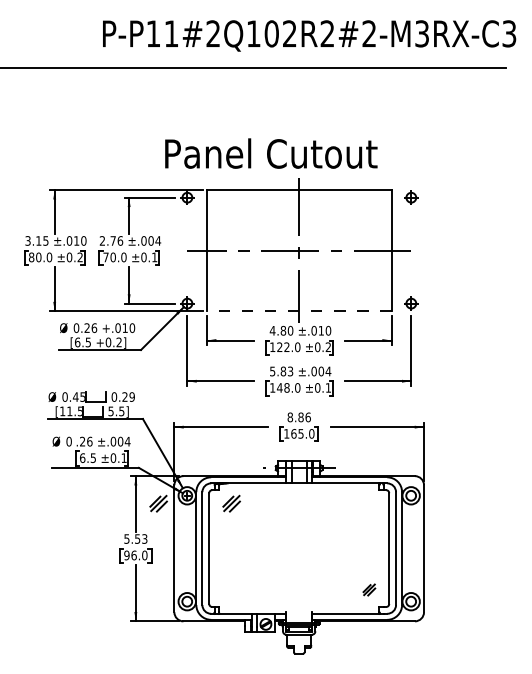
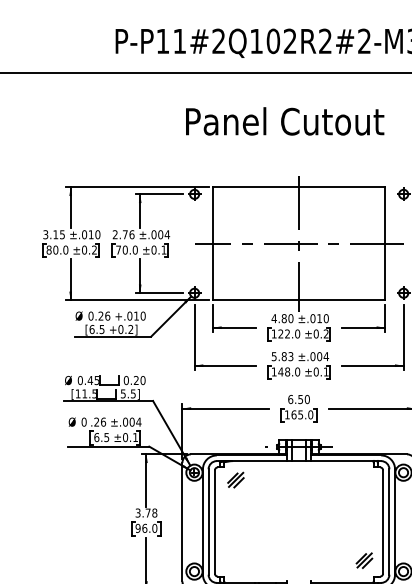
text: (271, 153) -> (285, 121), moved
line: (298, 311) -> (298, 300), dashed -> solid
text: (131, 396) -> (142, 379), 0.29 -> 0.20
text: (298, 417) -> (298, 399), 8.86 -> 6.50
part: (158, 503) -> (167, 479), removed
text: (135, 538) -> (146, 512), 5.53 -> 3.78
part: (369, 589) -> (364, 560), size x1.43

